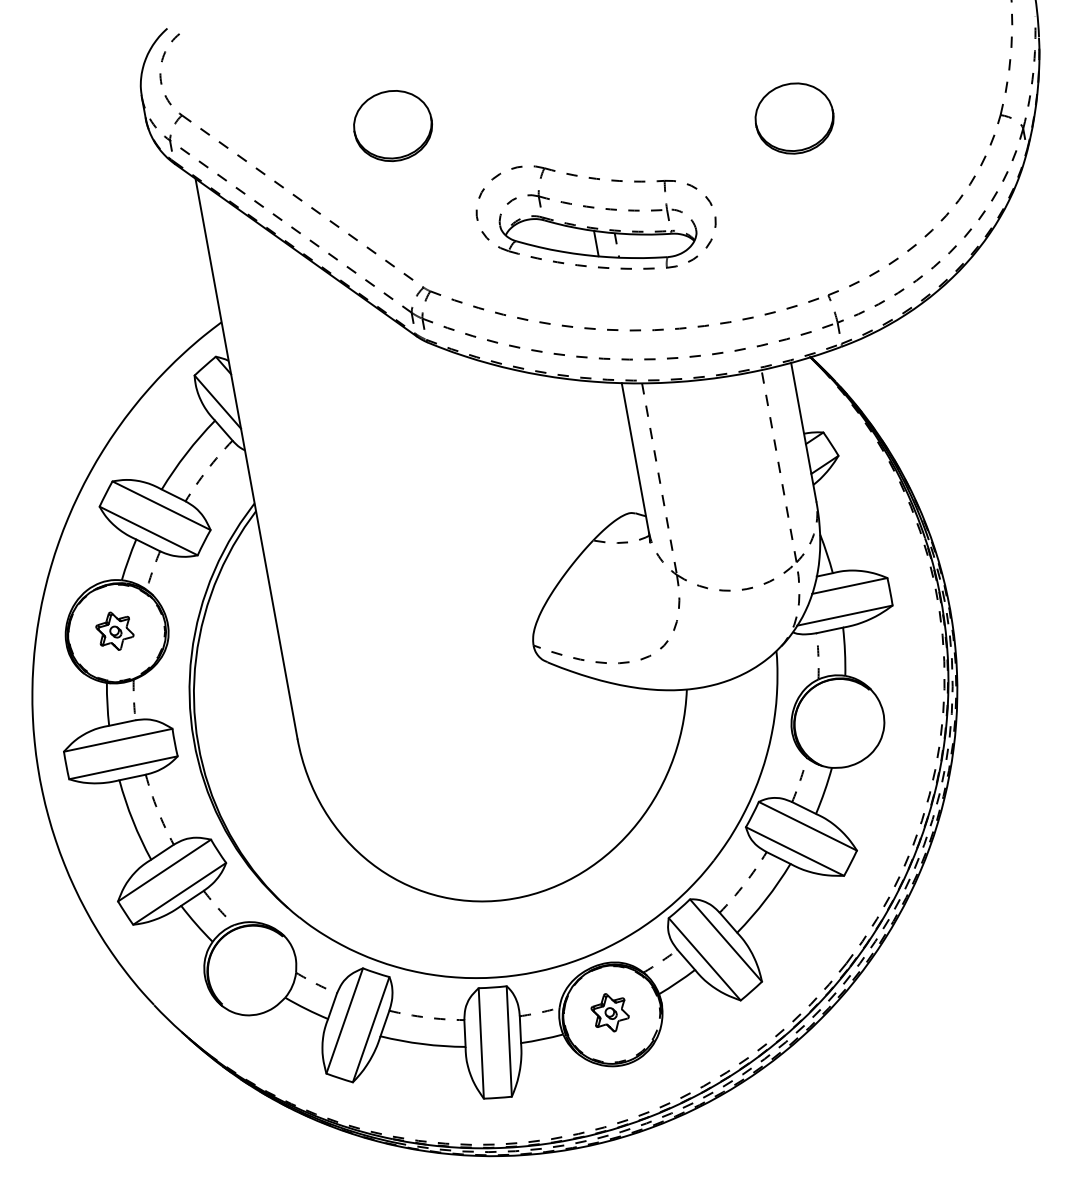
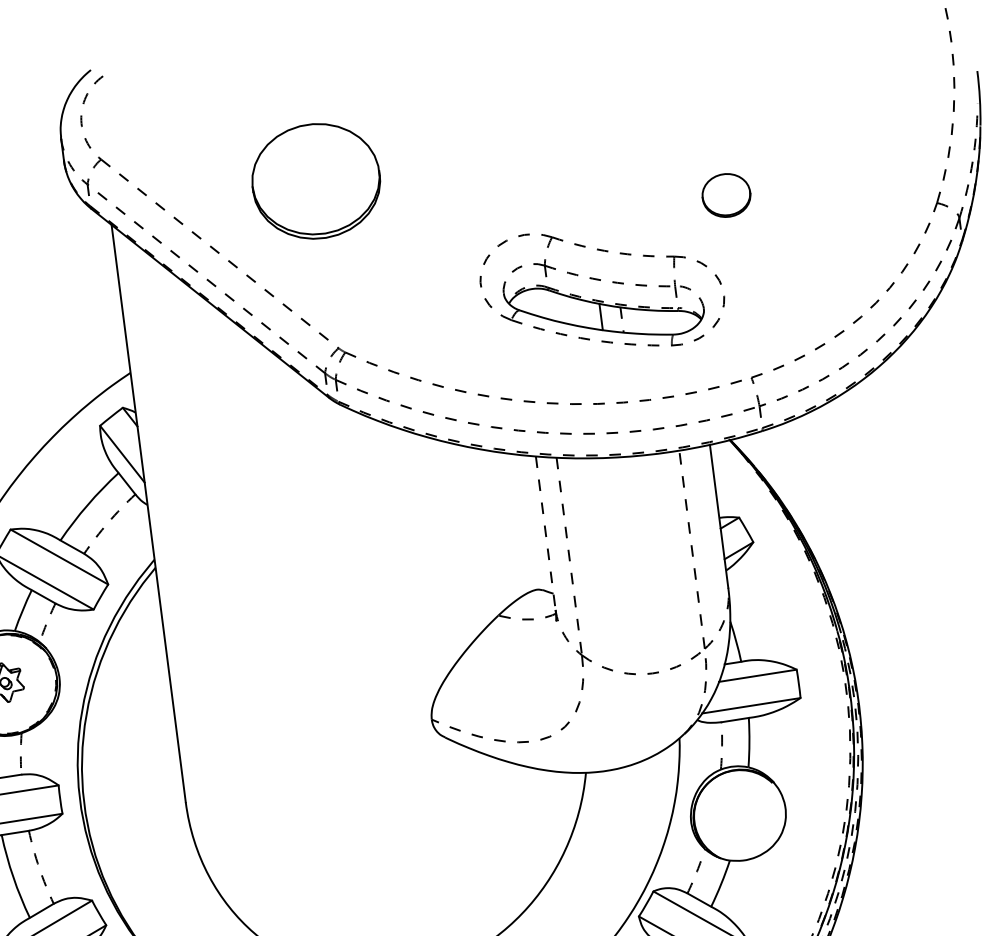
part: (794, 118) -> (726, 195), size x0.6
part: (392, 126) -> (315, 182), size x1.6
part: (594, 208) -> (601, 281), moved
line: (635, 457) -> (545, 533), solid -> dashed

